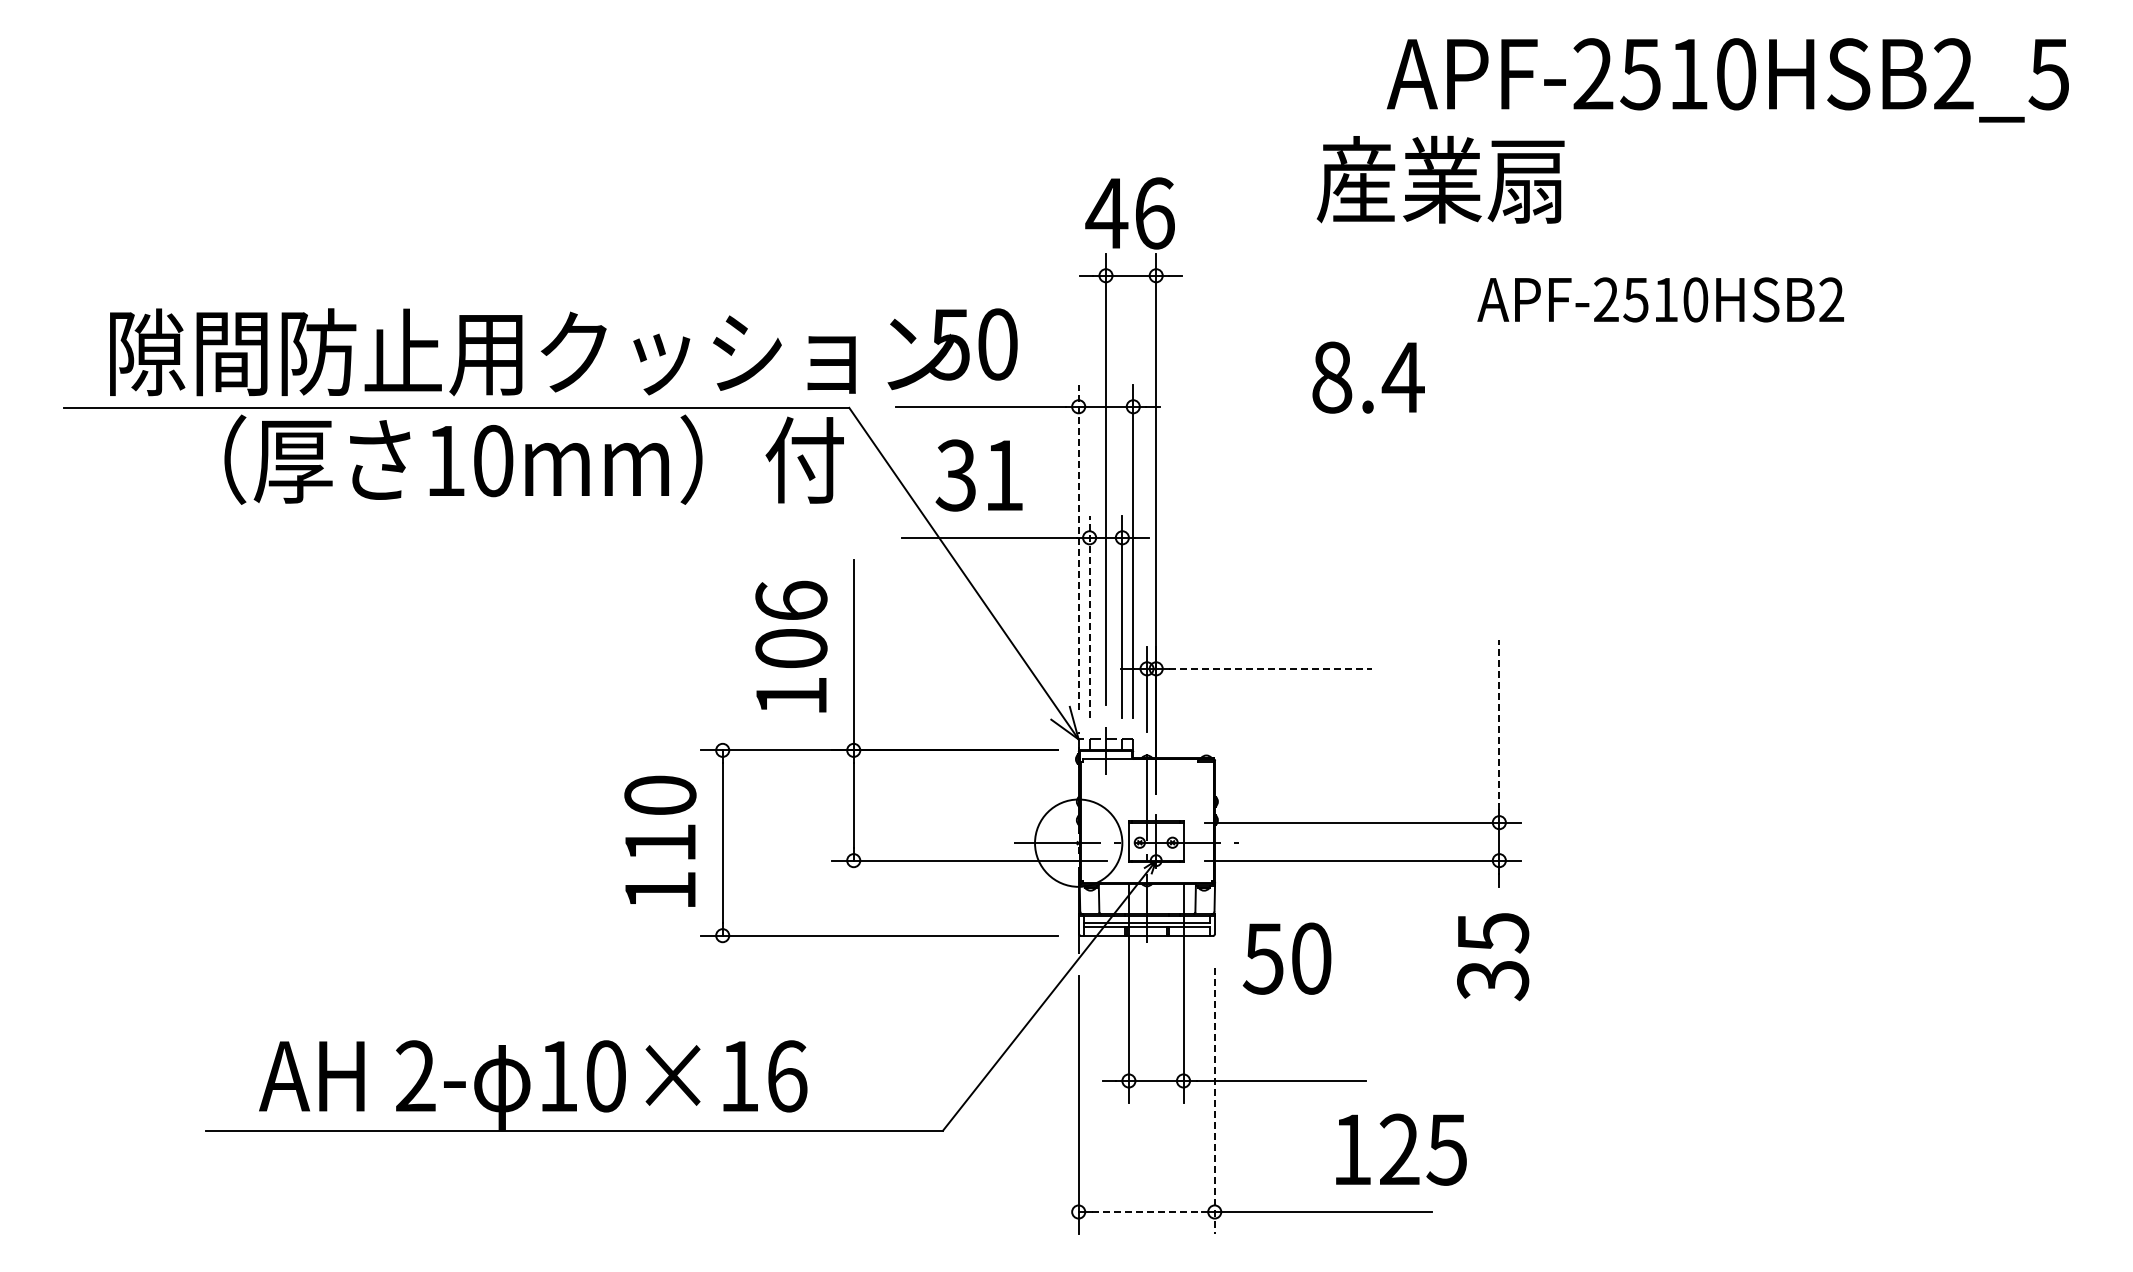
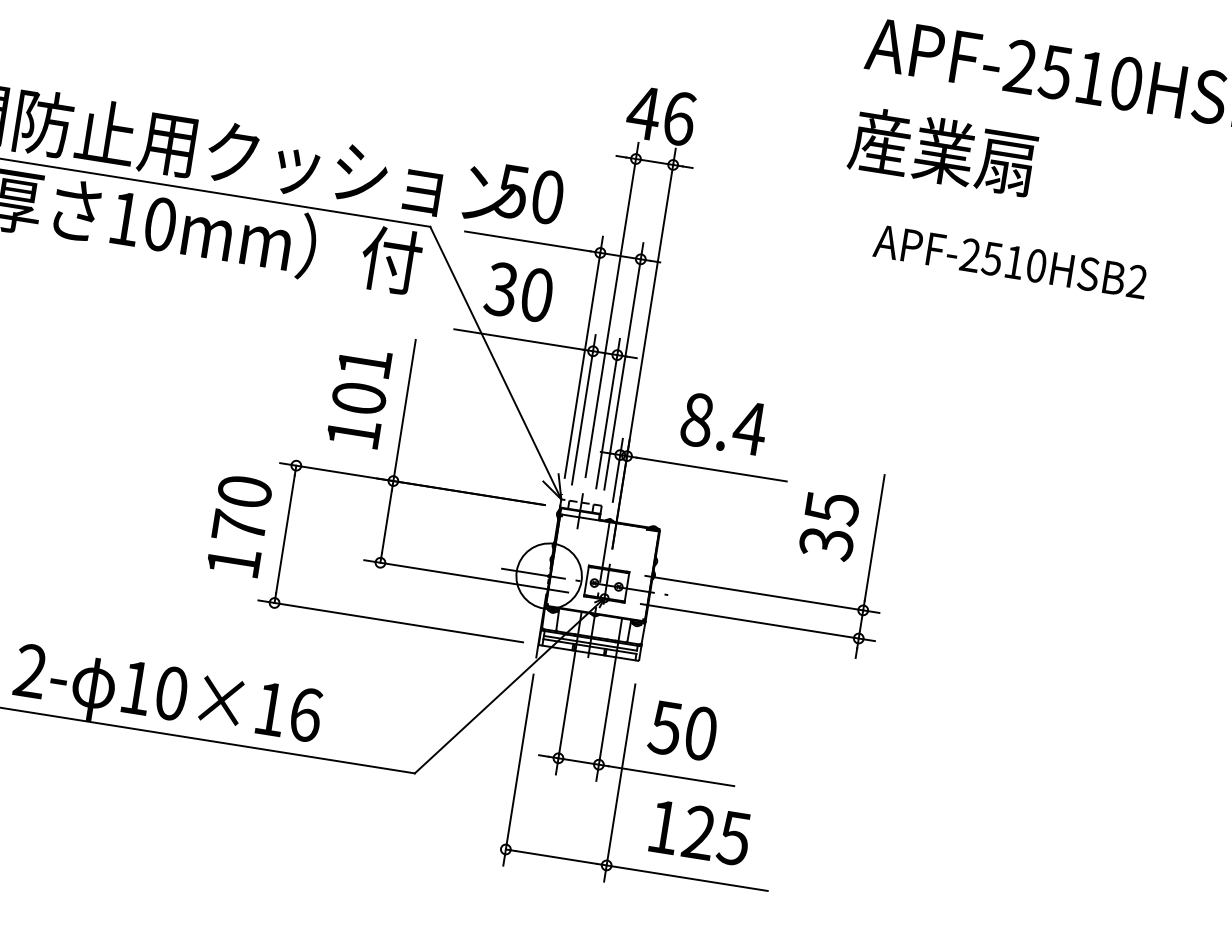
text: (1440, 179) -> (942, 151), moved
text: (1660, 299) -> (1010, 261), moved
text: (1368, 377) -> (724, 424), moved
text: (1003, 475) -> (536, 295), 31 -> 30
line: (1078, 547) -> (583, 357), dashed -> solid
text: (791, 599) -> (364, 361), 106 -> 101
line: (1089, 616) -> (583, 409), dashed -> solid
line: (1271, 668) -> (712, 469), dashed -> solid
line: (1499, 724) -> (874, 537), dashed -> solid
text: (660, 842) -> (239, 526), 110 -> 170
text: (1493, 957) -> (829, 526), moved
text: (1286, 958) -> (682, 730), moved
line: (1214, 1101) -> (619, 783), dashed -> solid
text: (1401, 1149) -> (700, 832), moved
line: (1146, 1212) -> (556, 857), dashed -> solid

